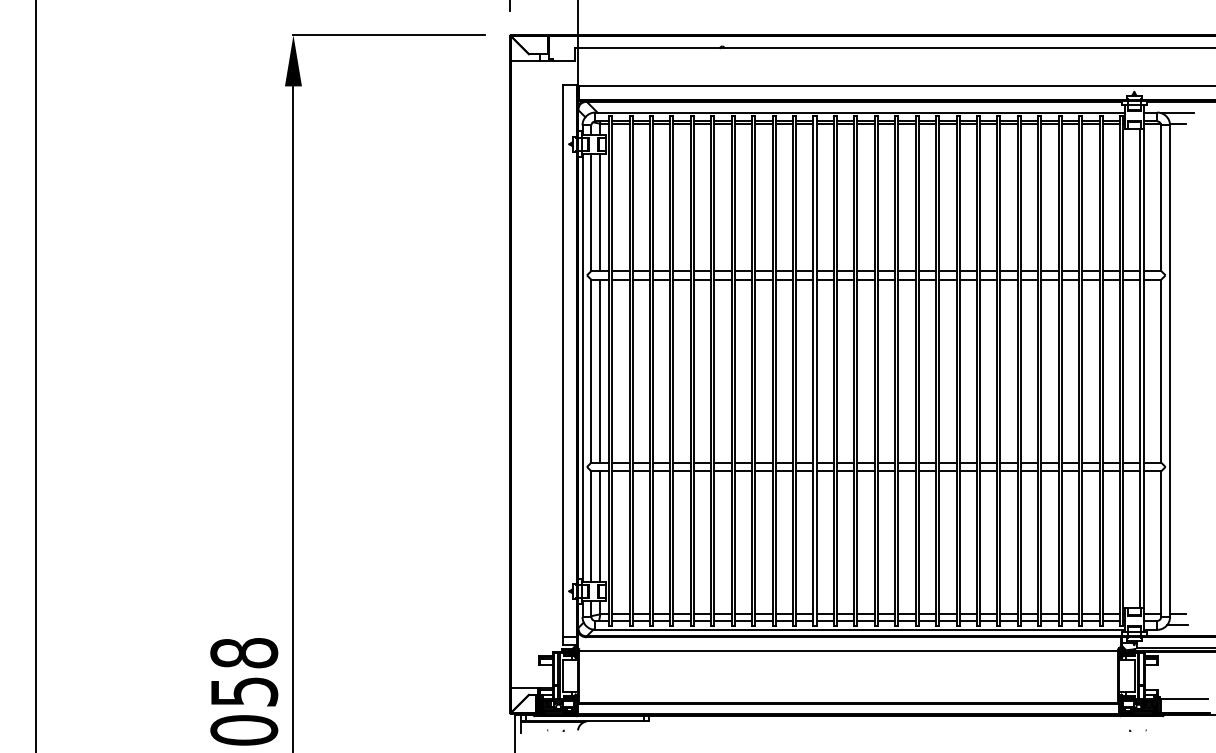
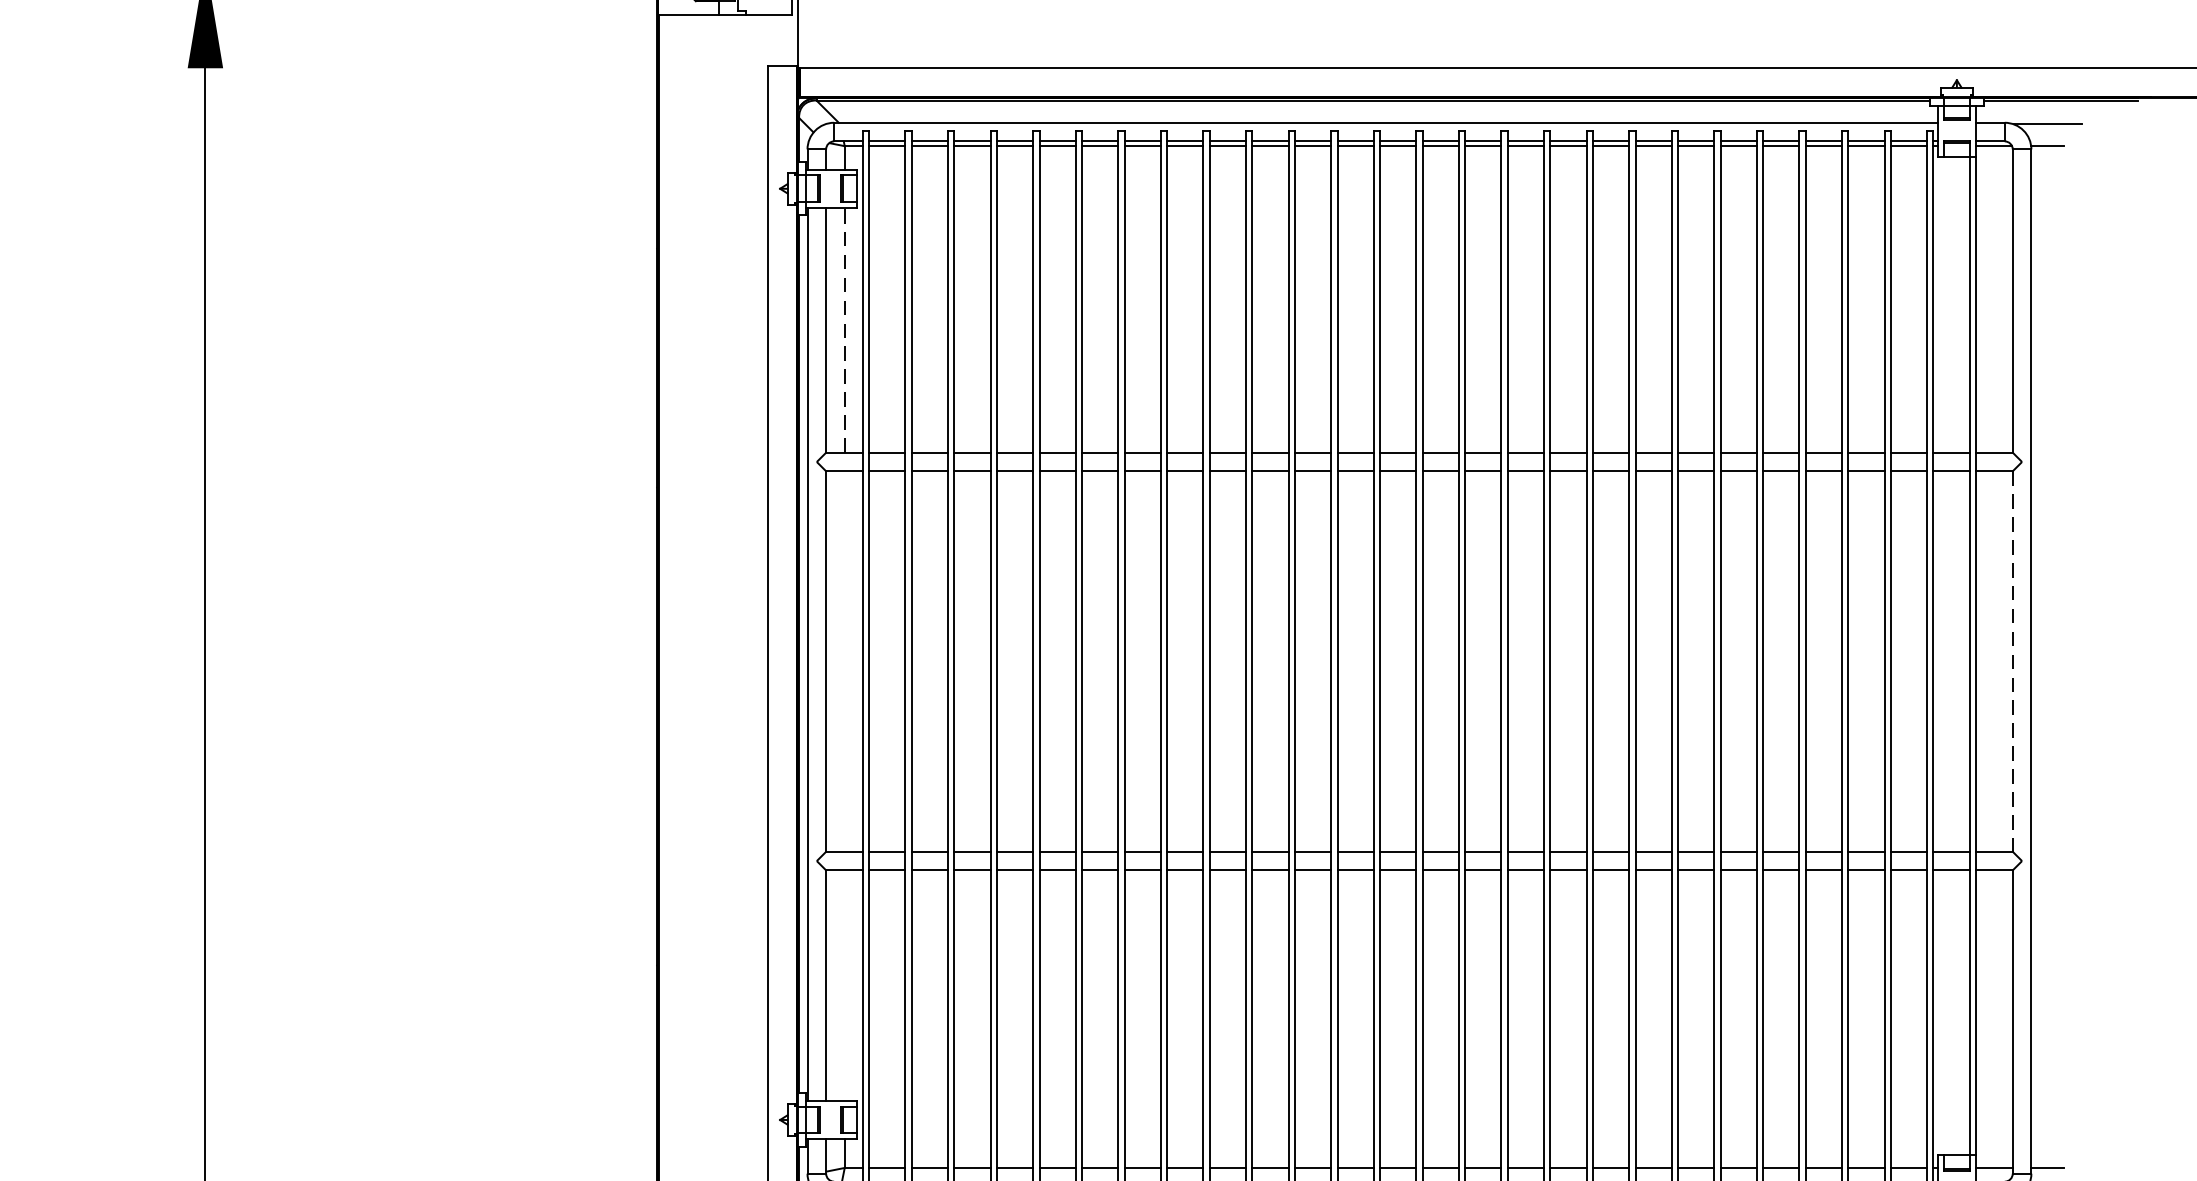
line: (600, 212) -> (844, 330), solid -> dashed
line: (600, 370) -> (844, 660), removed
line: (1161, 371) -> (2013, 662), solid -> dashed
line: (600, 526) -> (844, 985), removed

